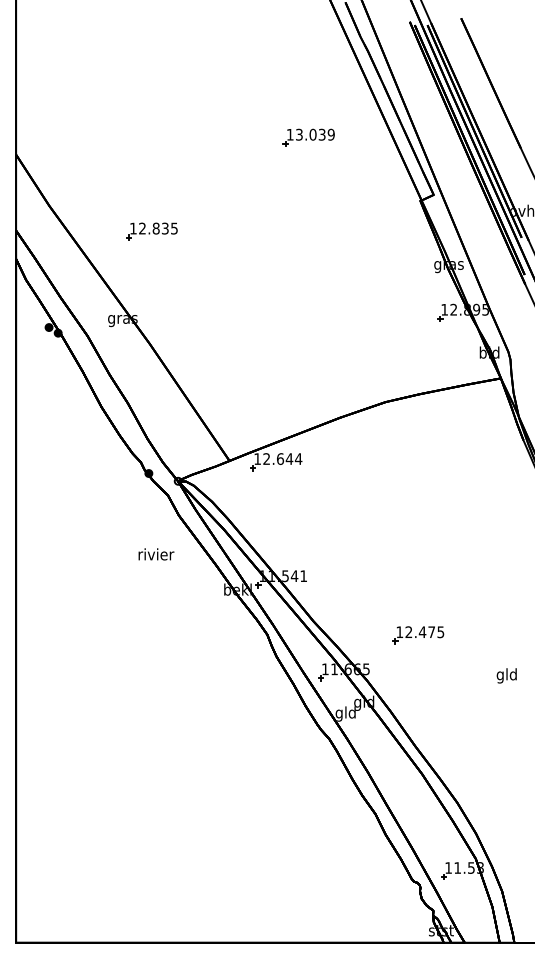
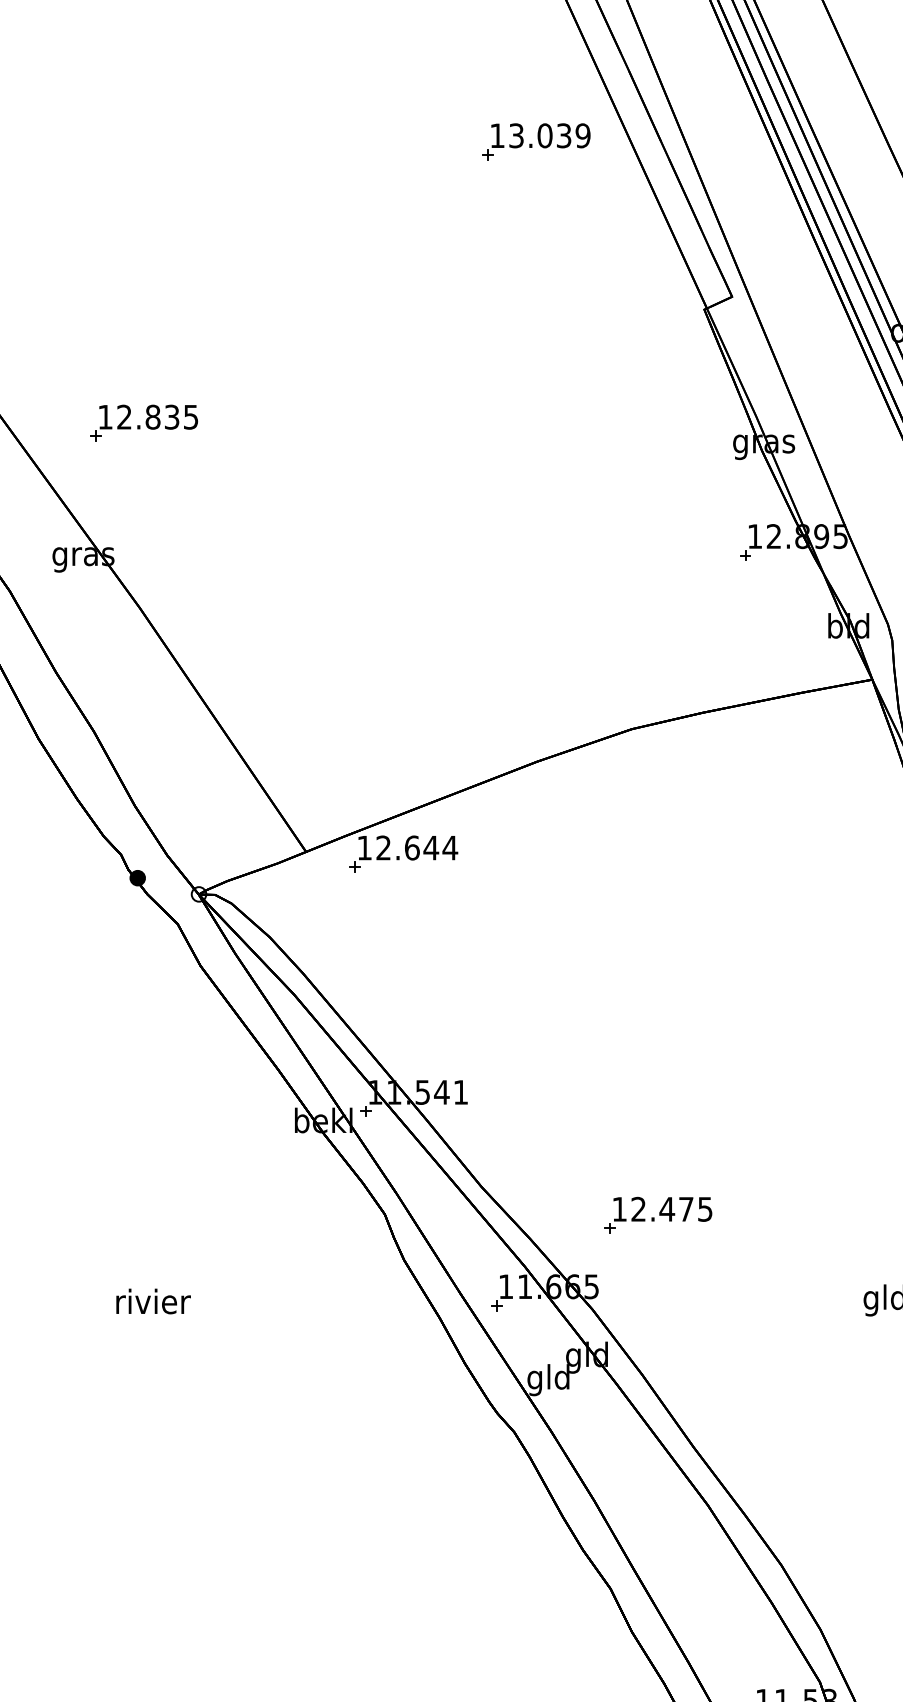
part: (308, 137) -> (535, 141), moved
part: (151, 231) -> (143, 423), moved
text: (156, 554) -> (153, 1301), moved
part: (418, 635) -> (658, 1216), moved

